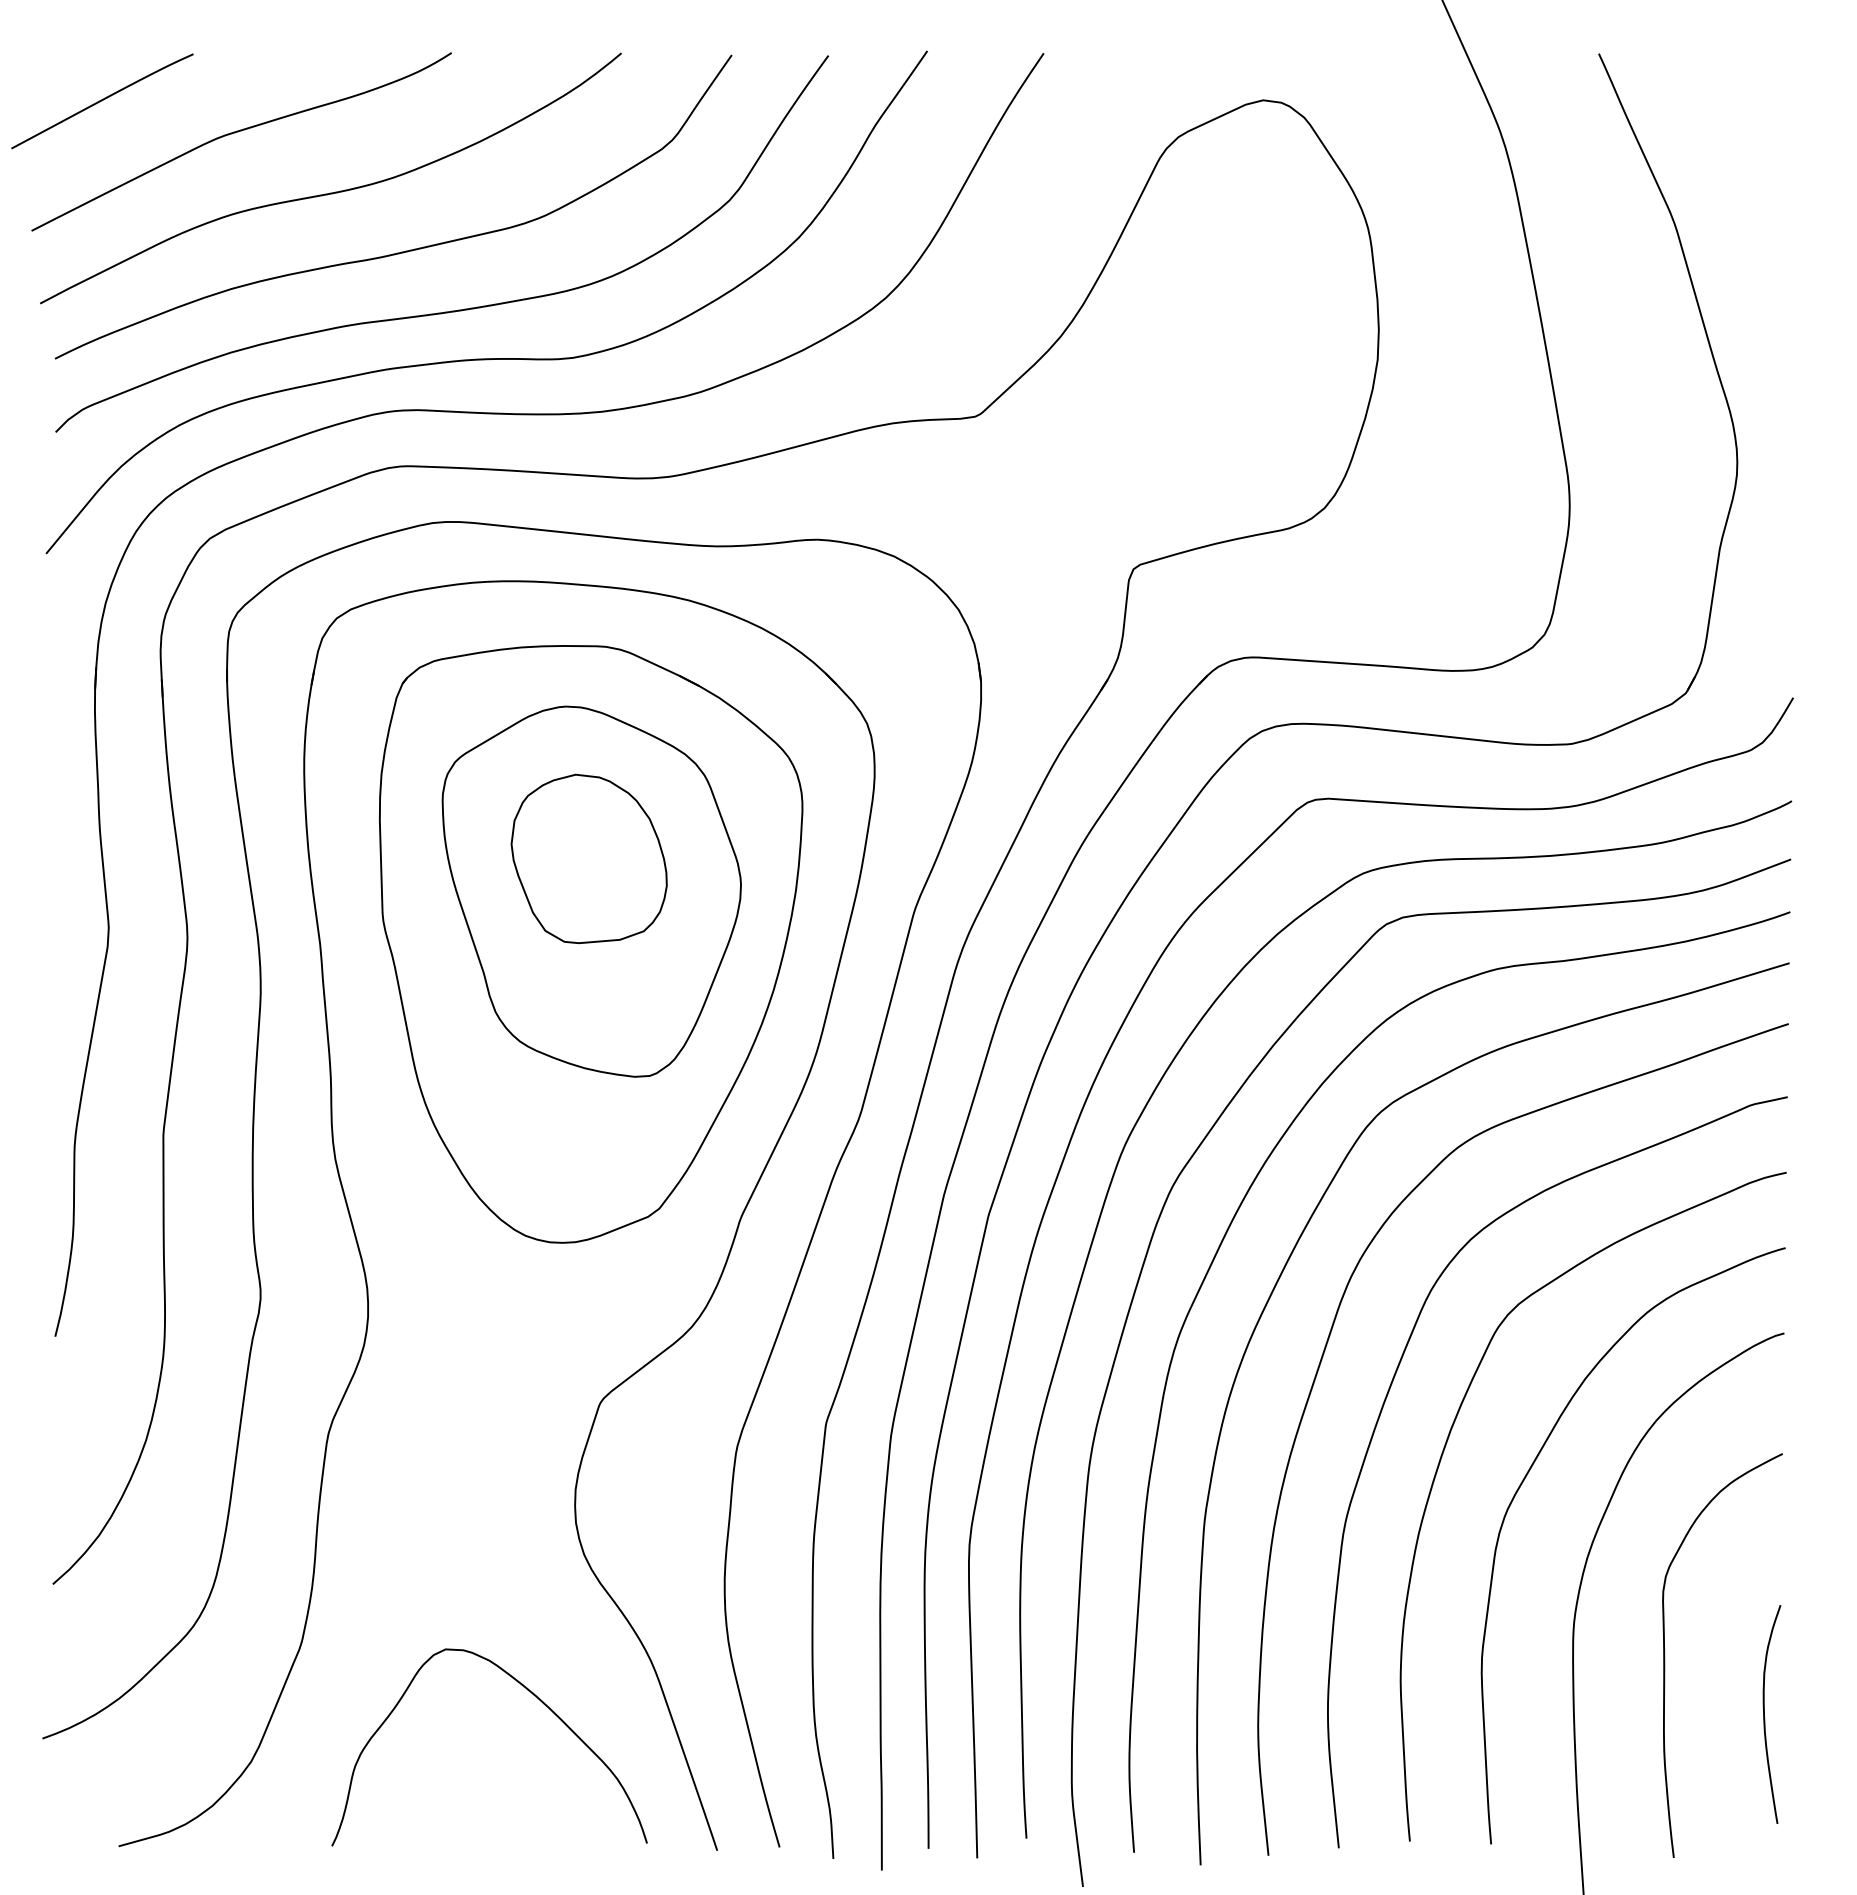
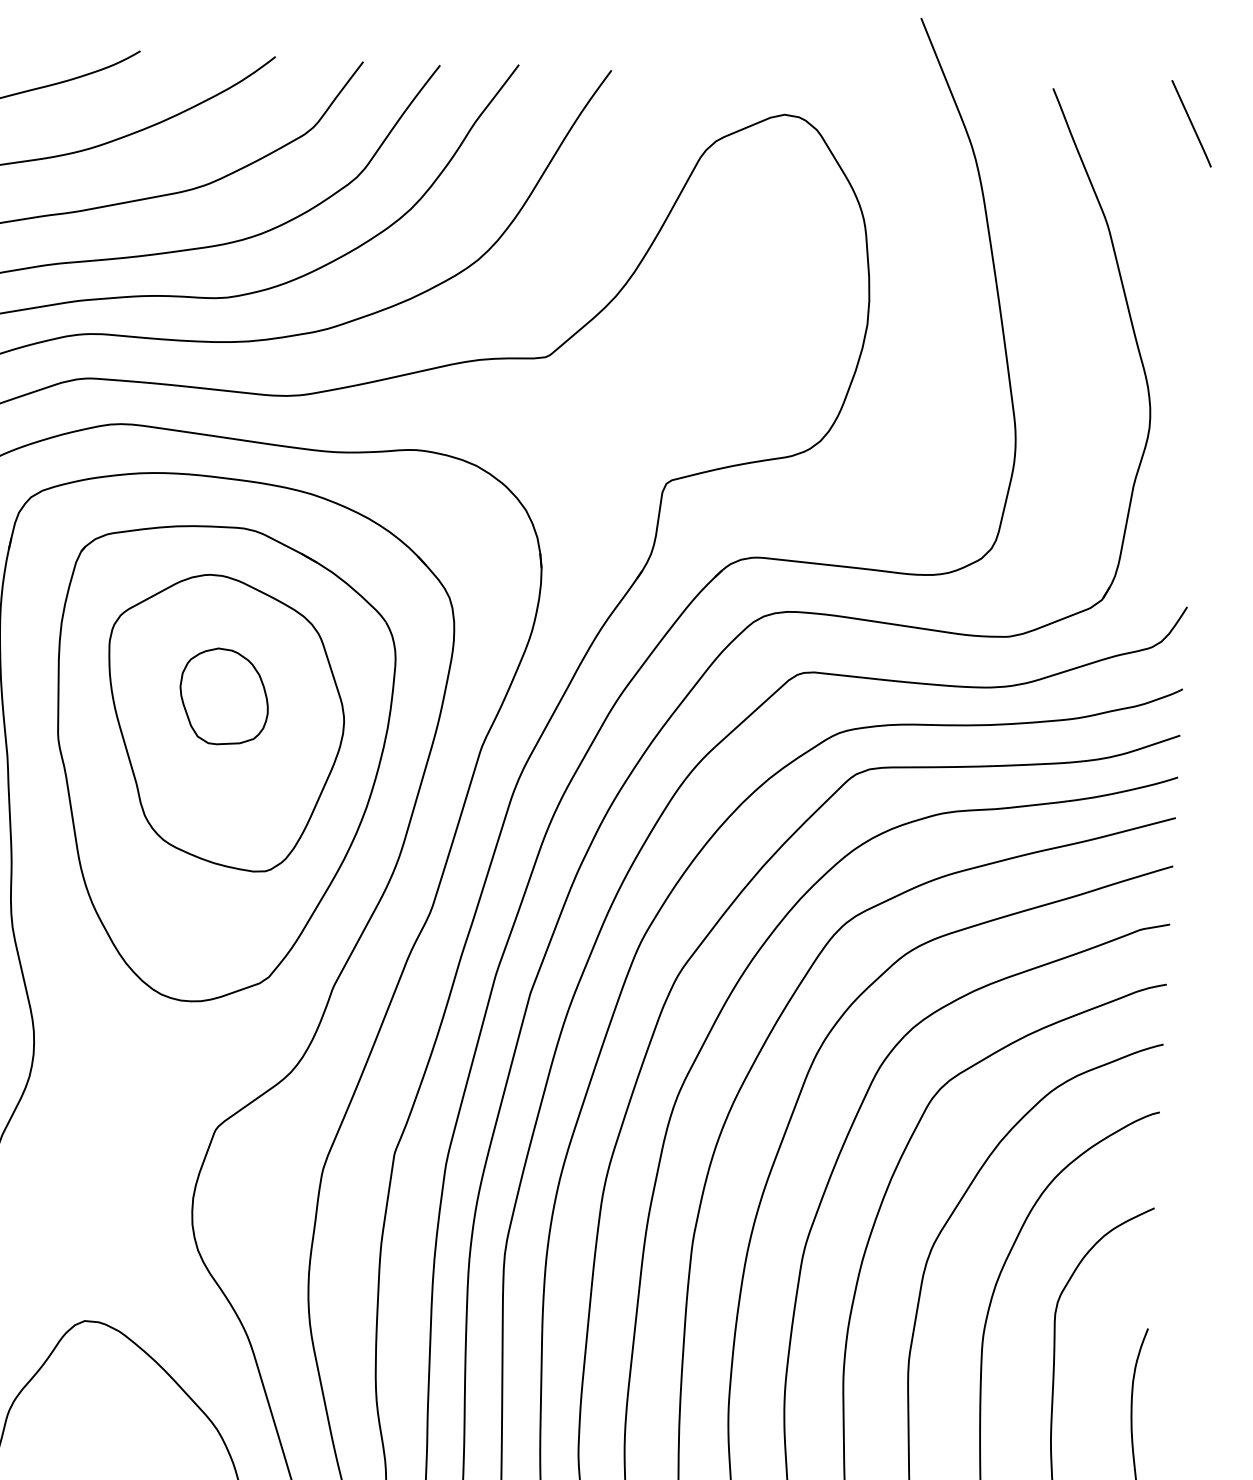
line: (1774, 91) -> (1191, 124), added
part: (589, 858) -> (224, 696), size x0.71

